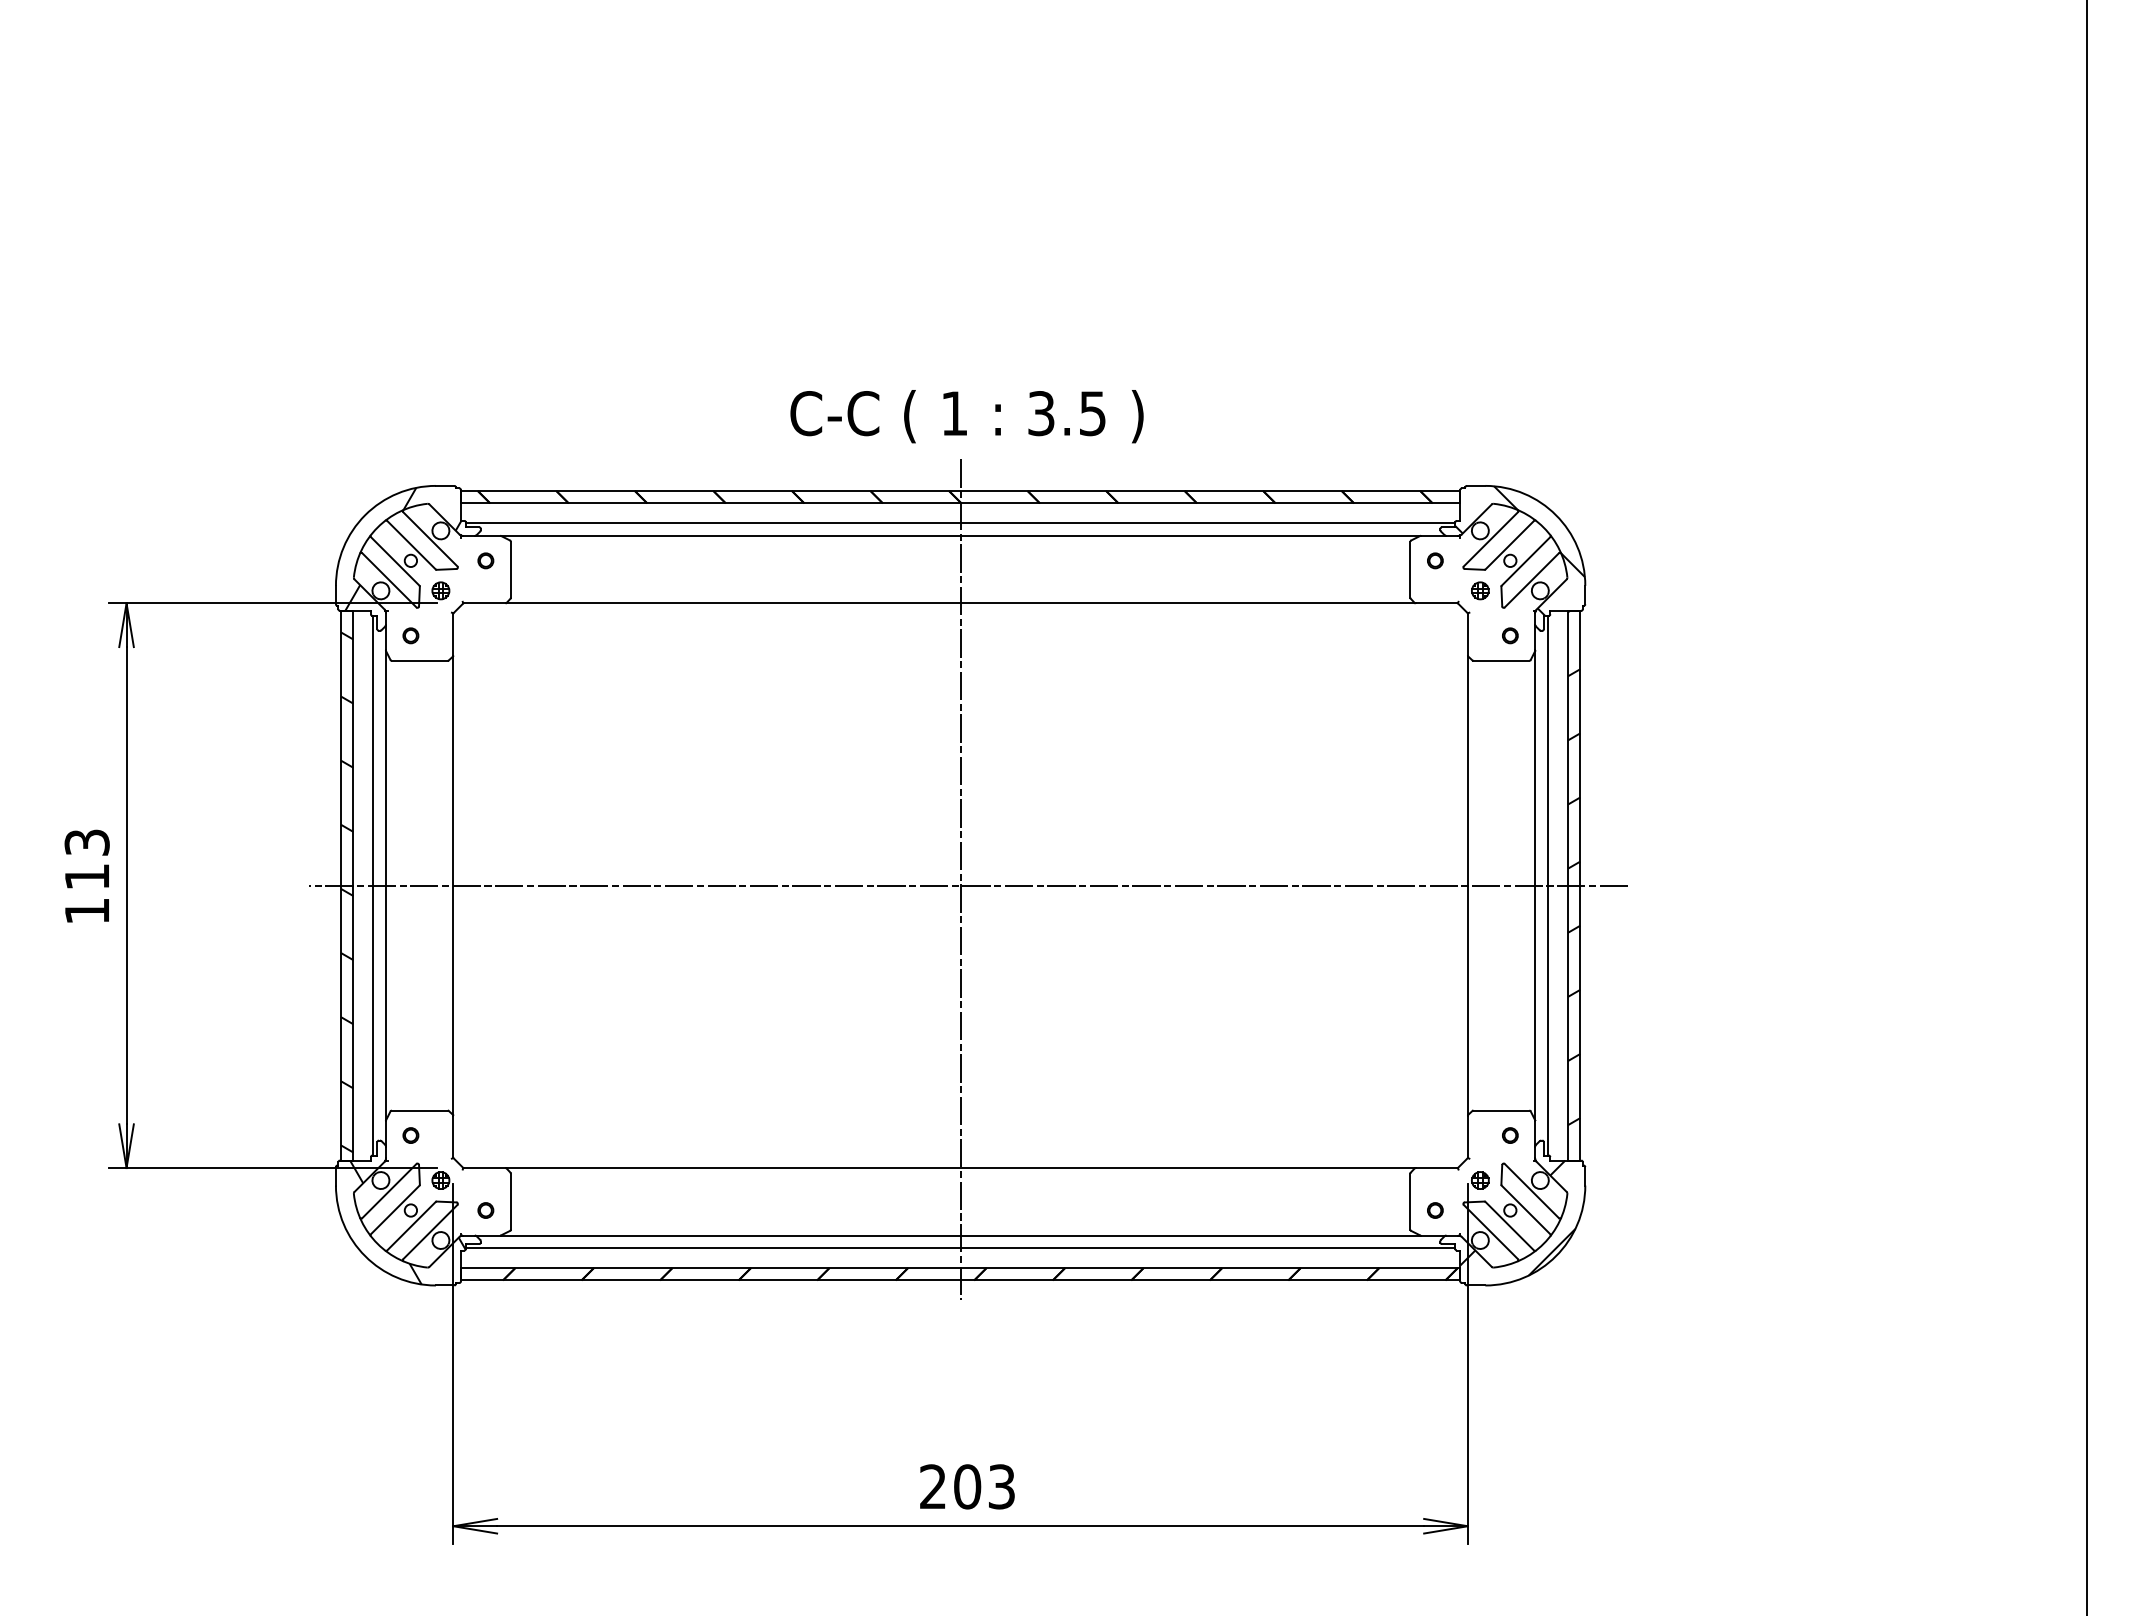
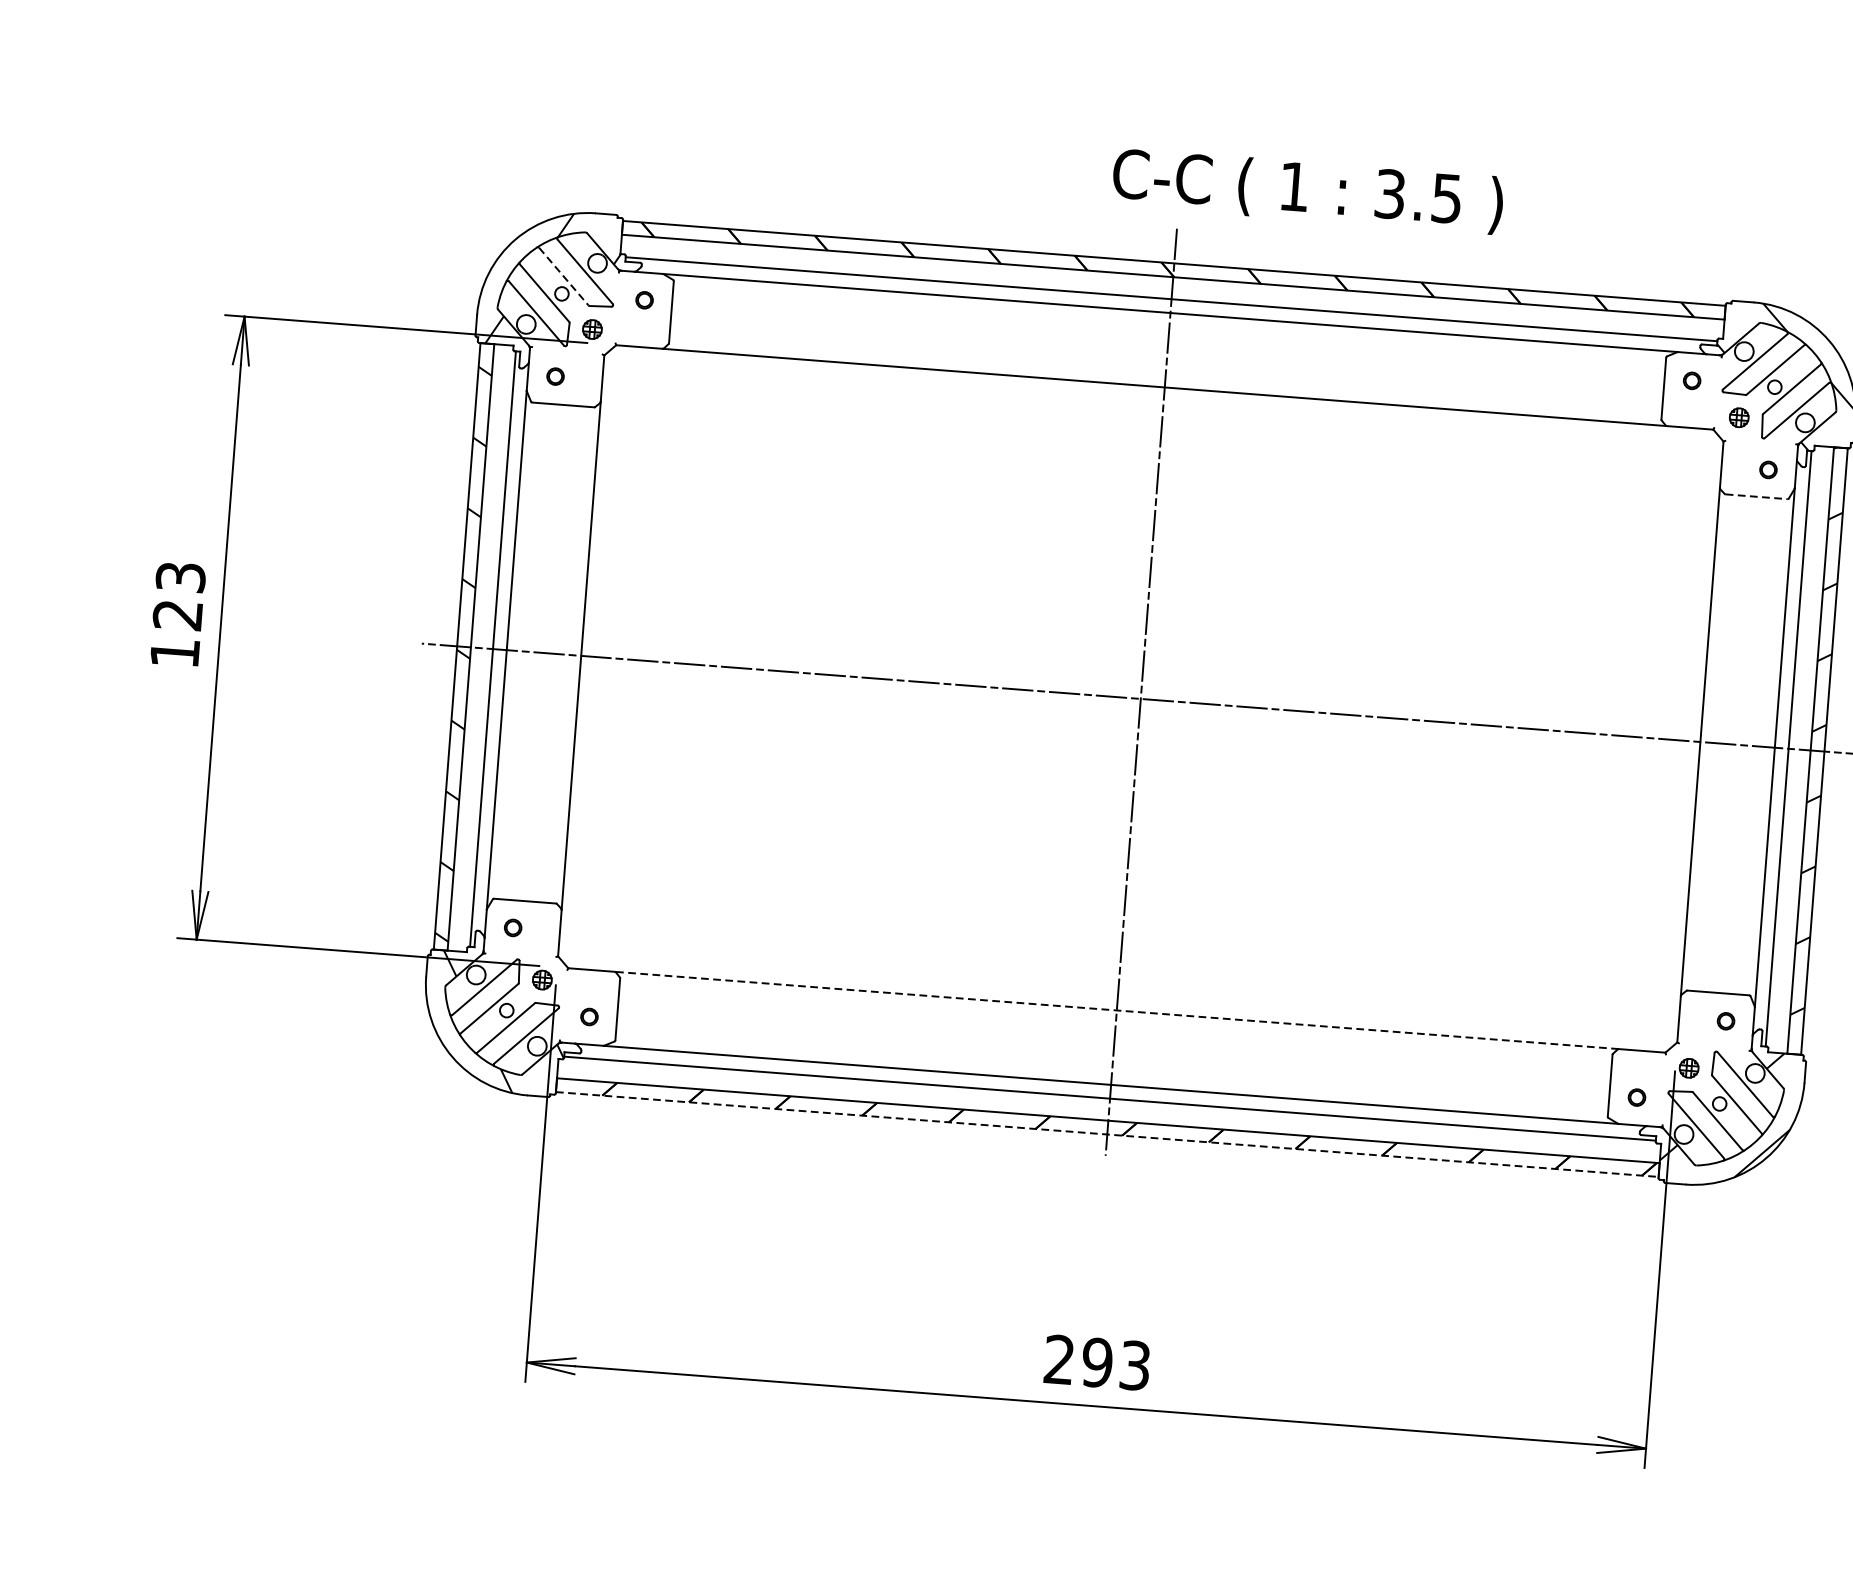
text: (966, 416) -> (1307, 191), moved
line: (411, 545) -> (563, 277), solid -> dashed
line: (1501, 660) -> (1756, 496), solid -> dashed
text: (86, 877) -> (177, 615), 113 -> 123
line: (960, 1168) -> (1116, 1010), solid -> dashed
line: (960, 1280) -> (1107, 1134), solid -> dashed
text: (967, 1486) -> (1097, 1362), 203 -> 293

